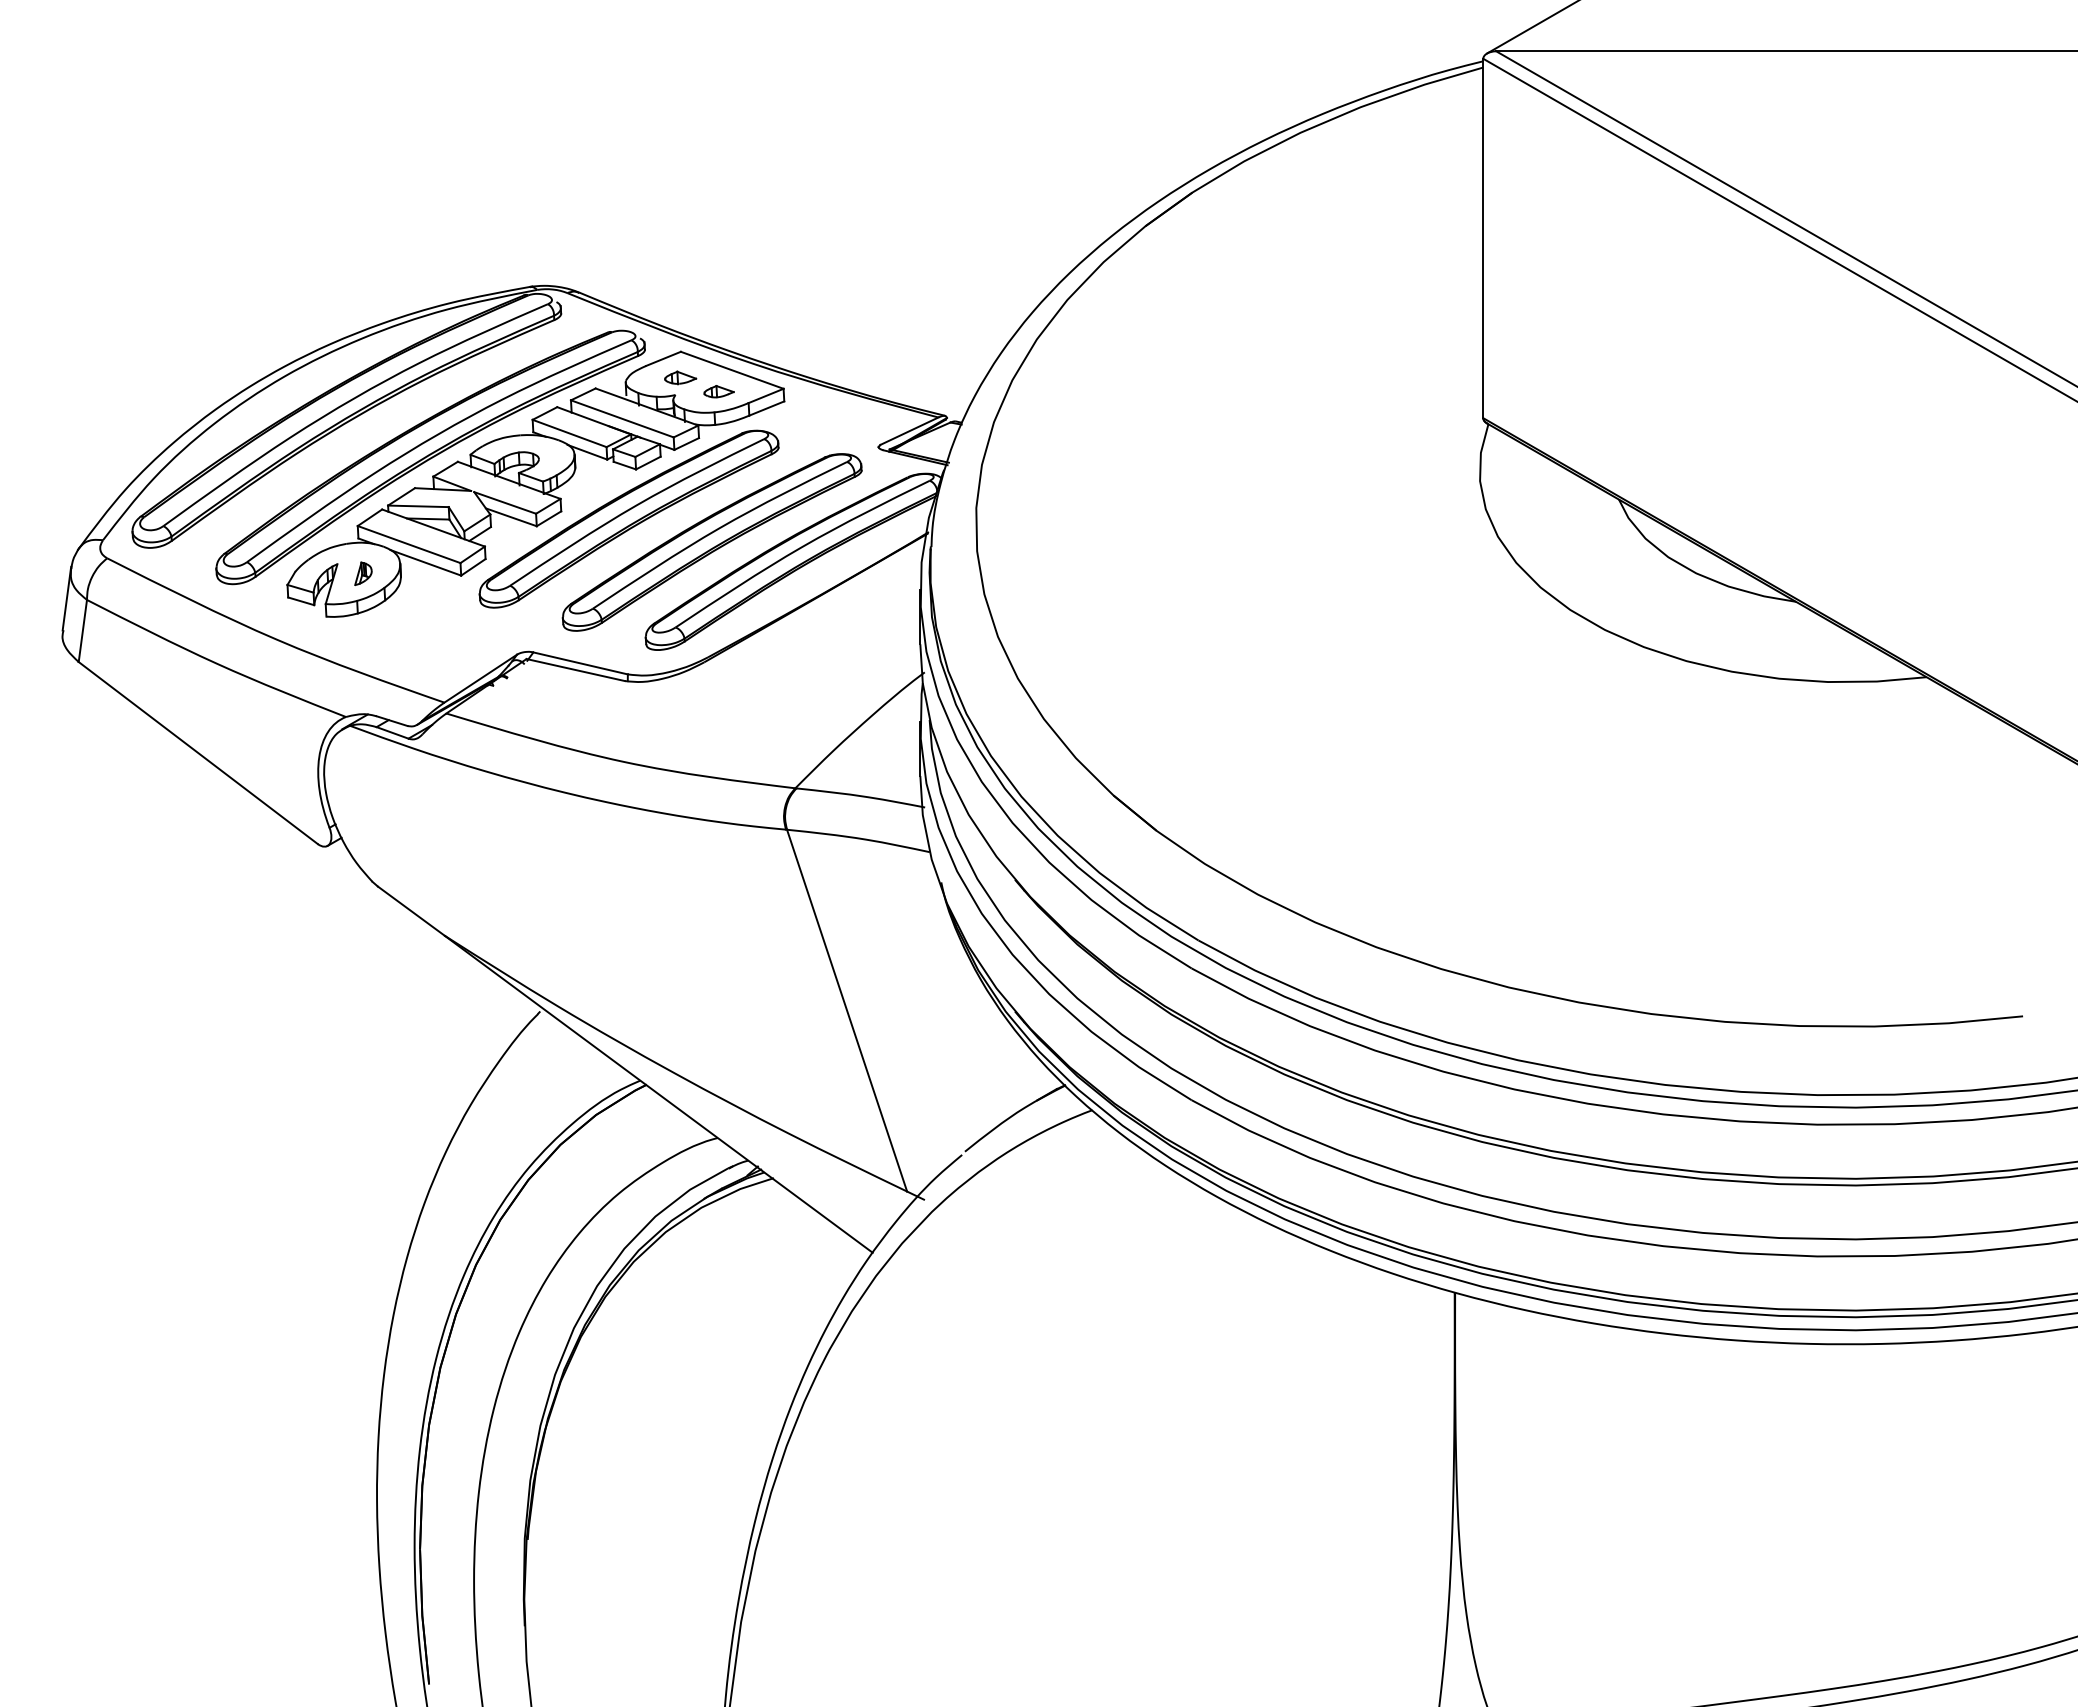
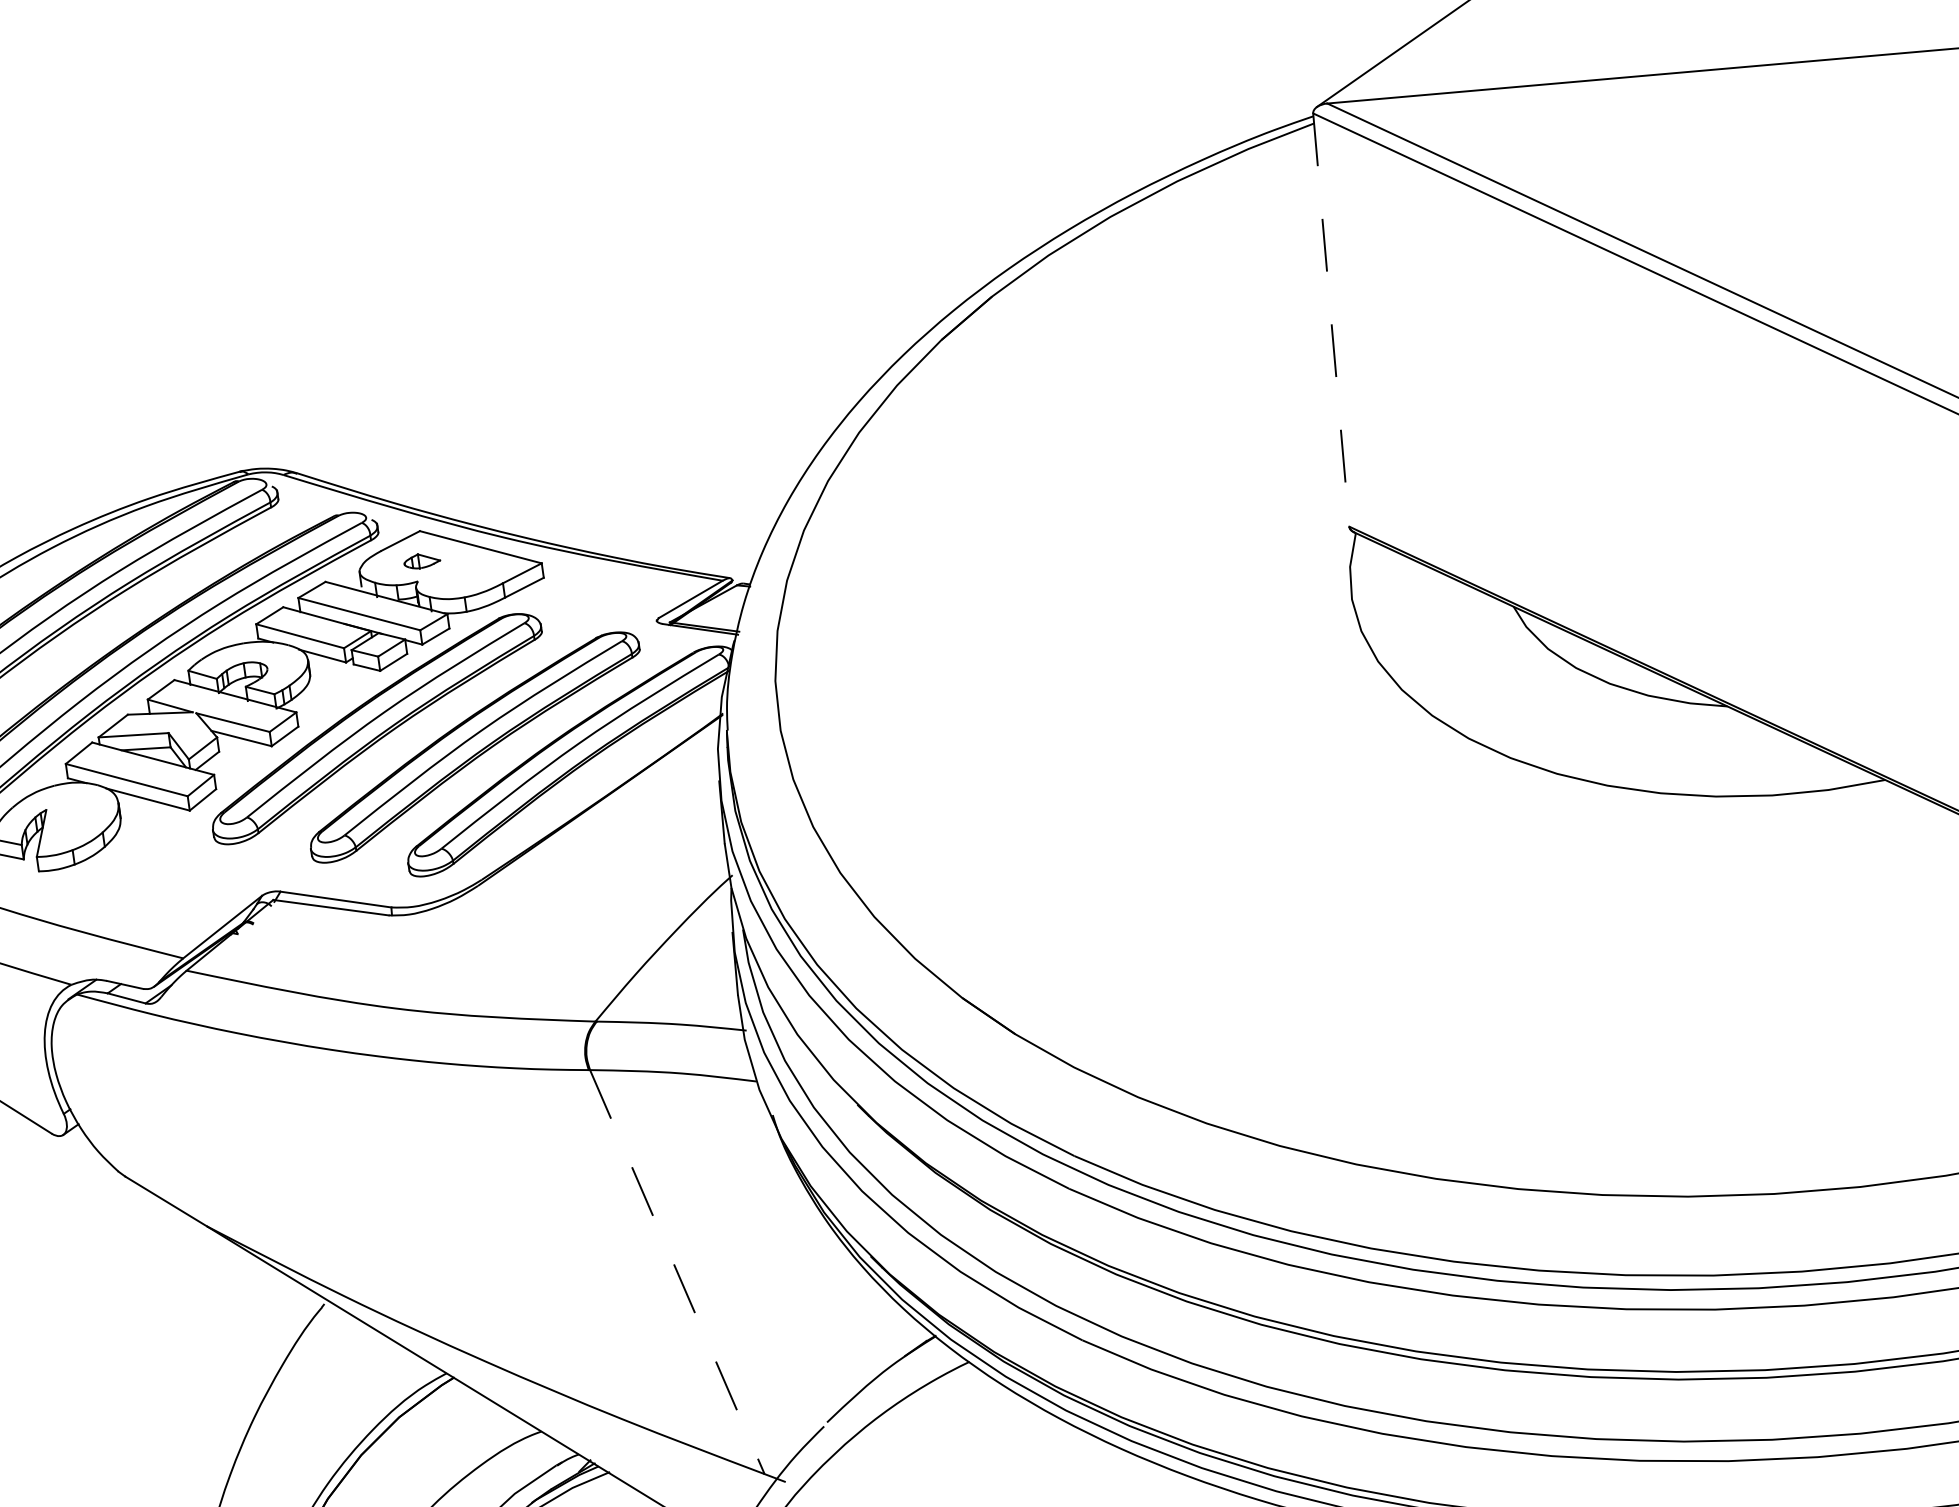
line: (1483, 238) -> (1331, 320), solid -> dashed
part: (718, 391) -> (467, 572), removed
part: (363, 573) -> (77, 818), removed
line: (847, 1010) -> (677, 1271), solid -> dashed

